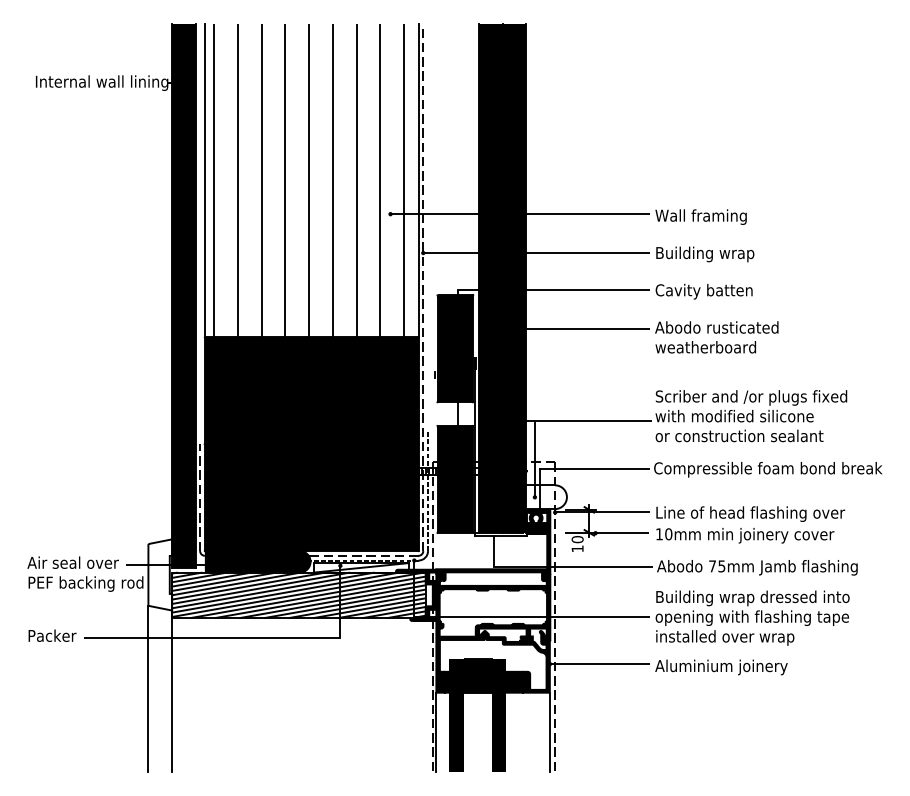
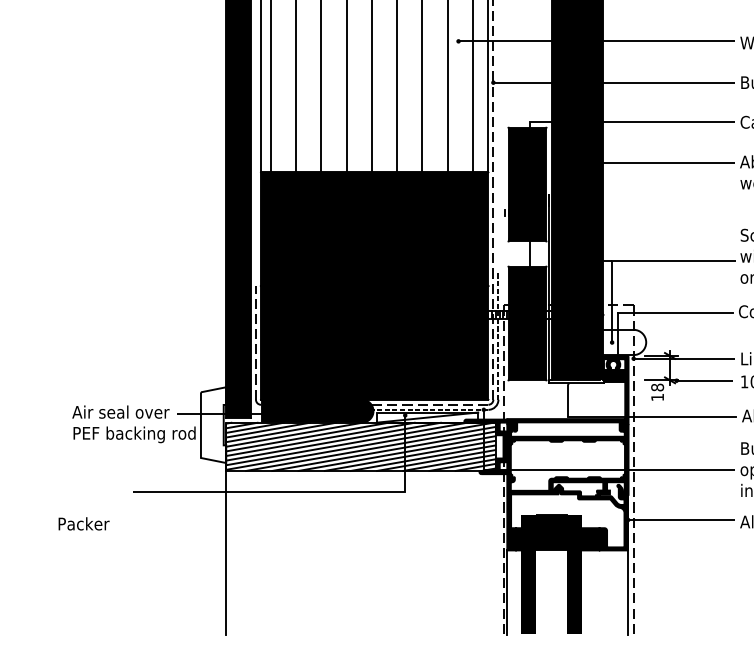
text: (577, 539) -> (657, 387), 10 -> 18
text: (52, 635) -> (84, 523), moved
line: (148, 688) -> (201, 545), removed

